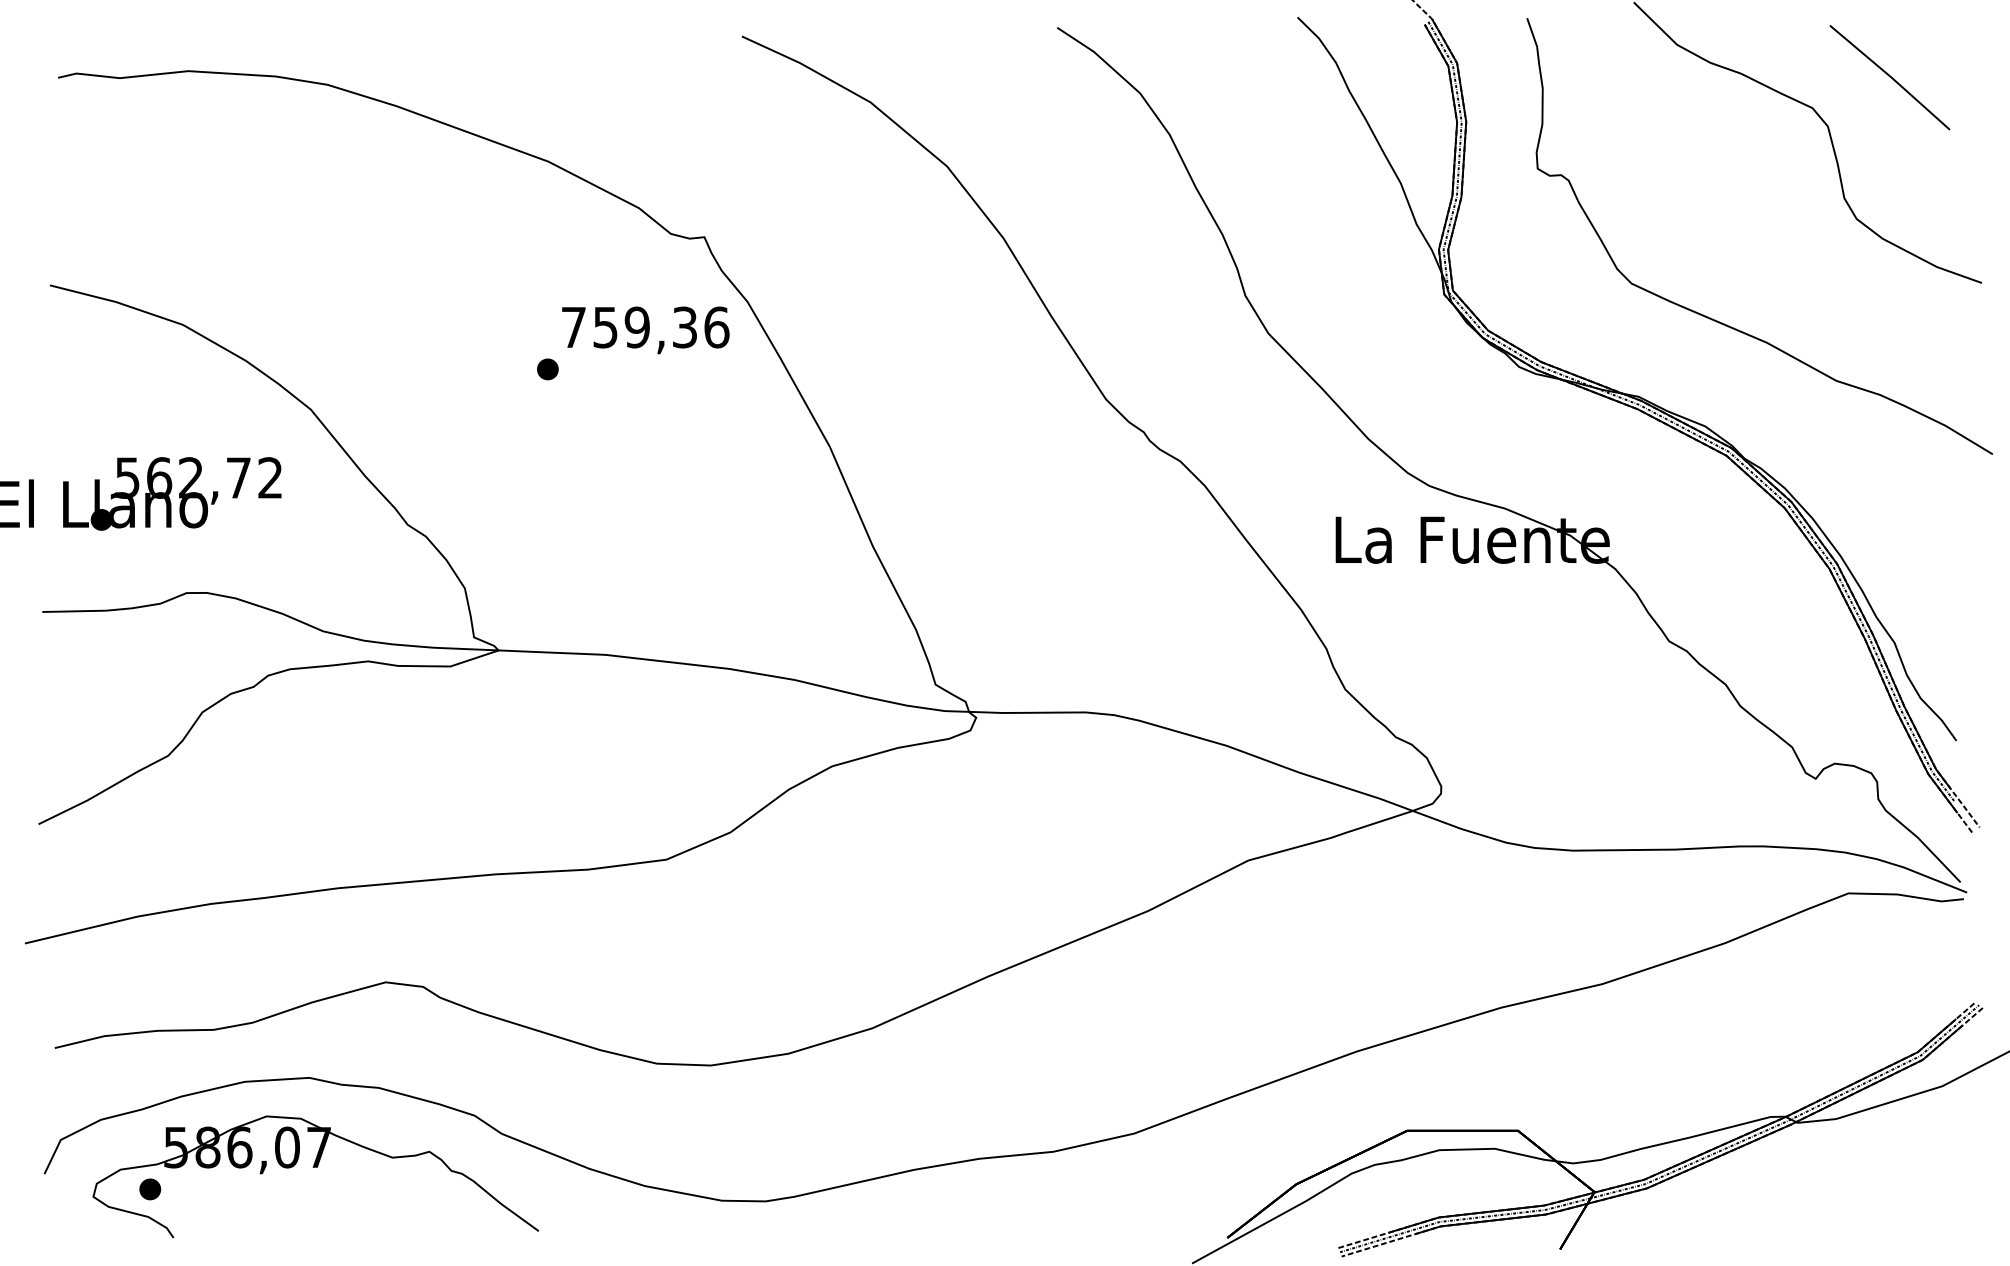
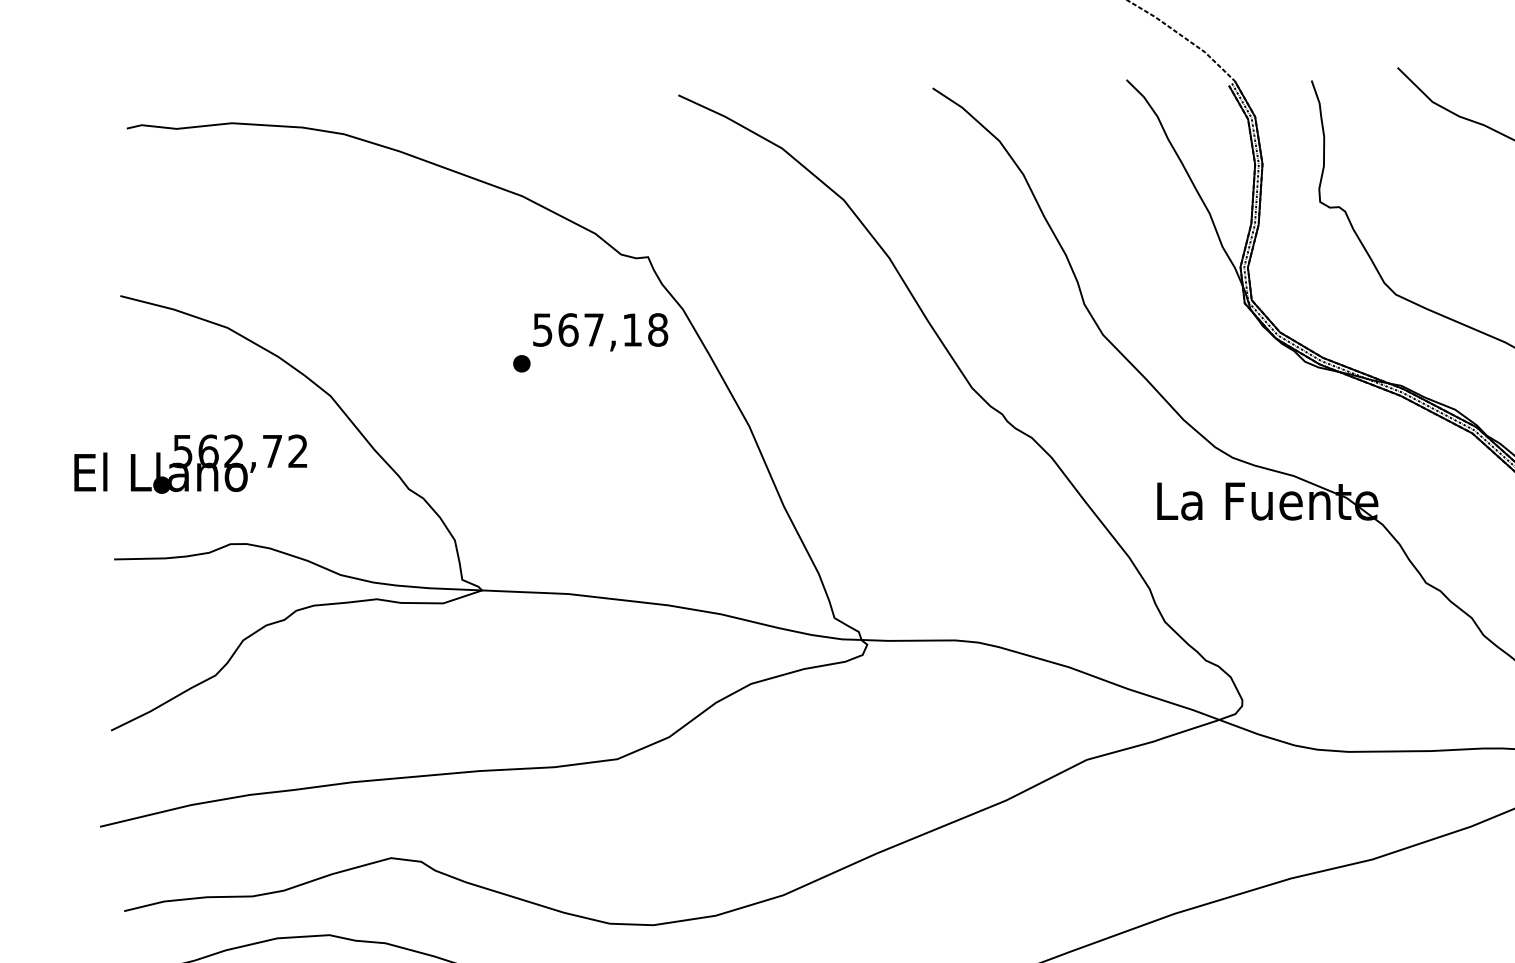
text: (645, 327) -> (600, 329), 759,36 -> 567,18

